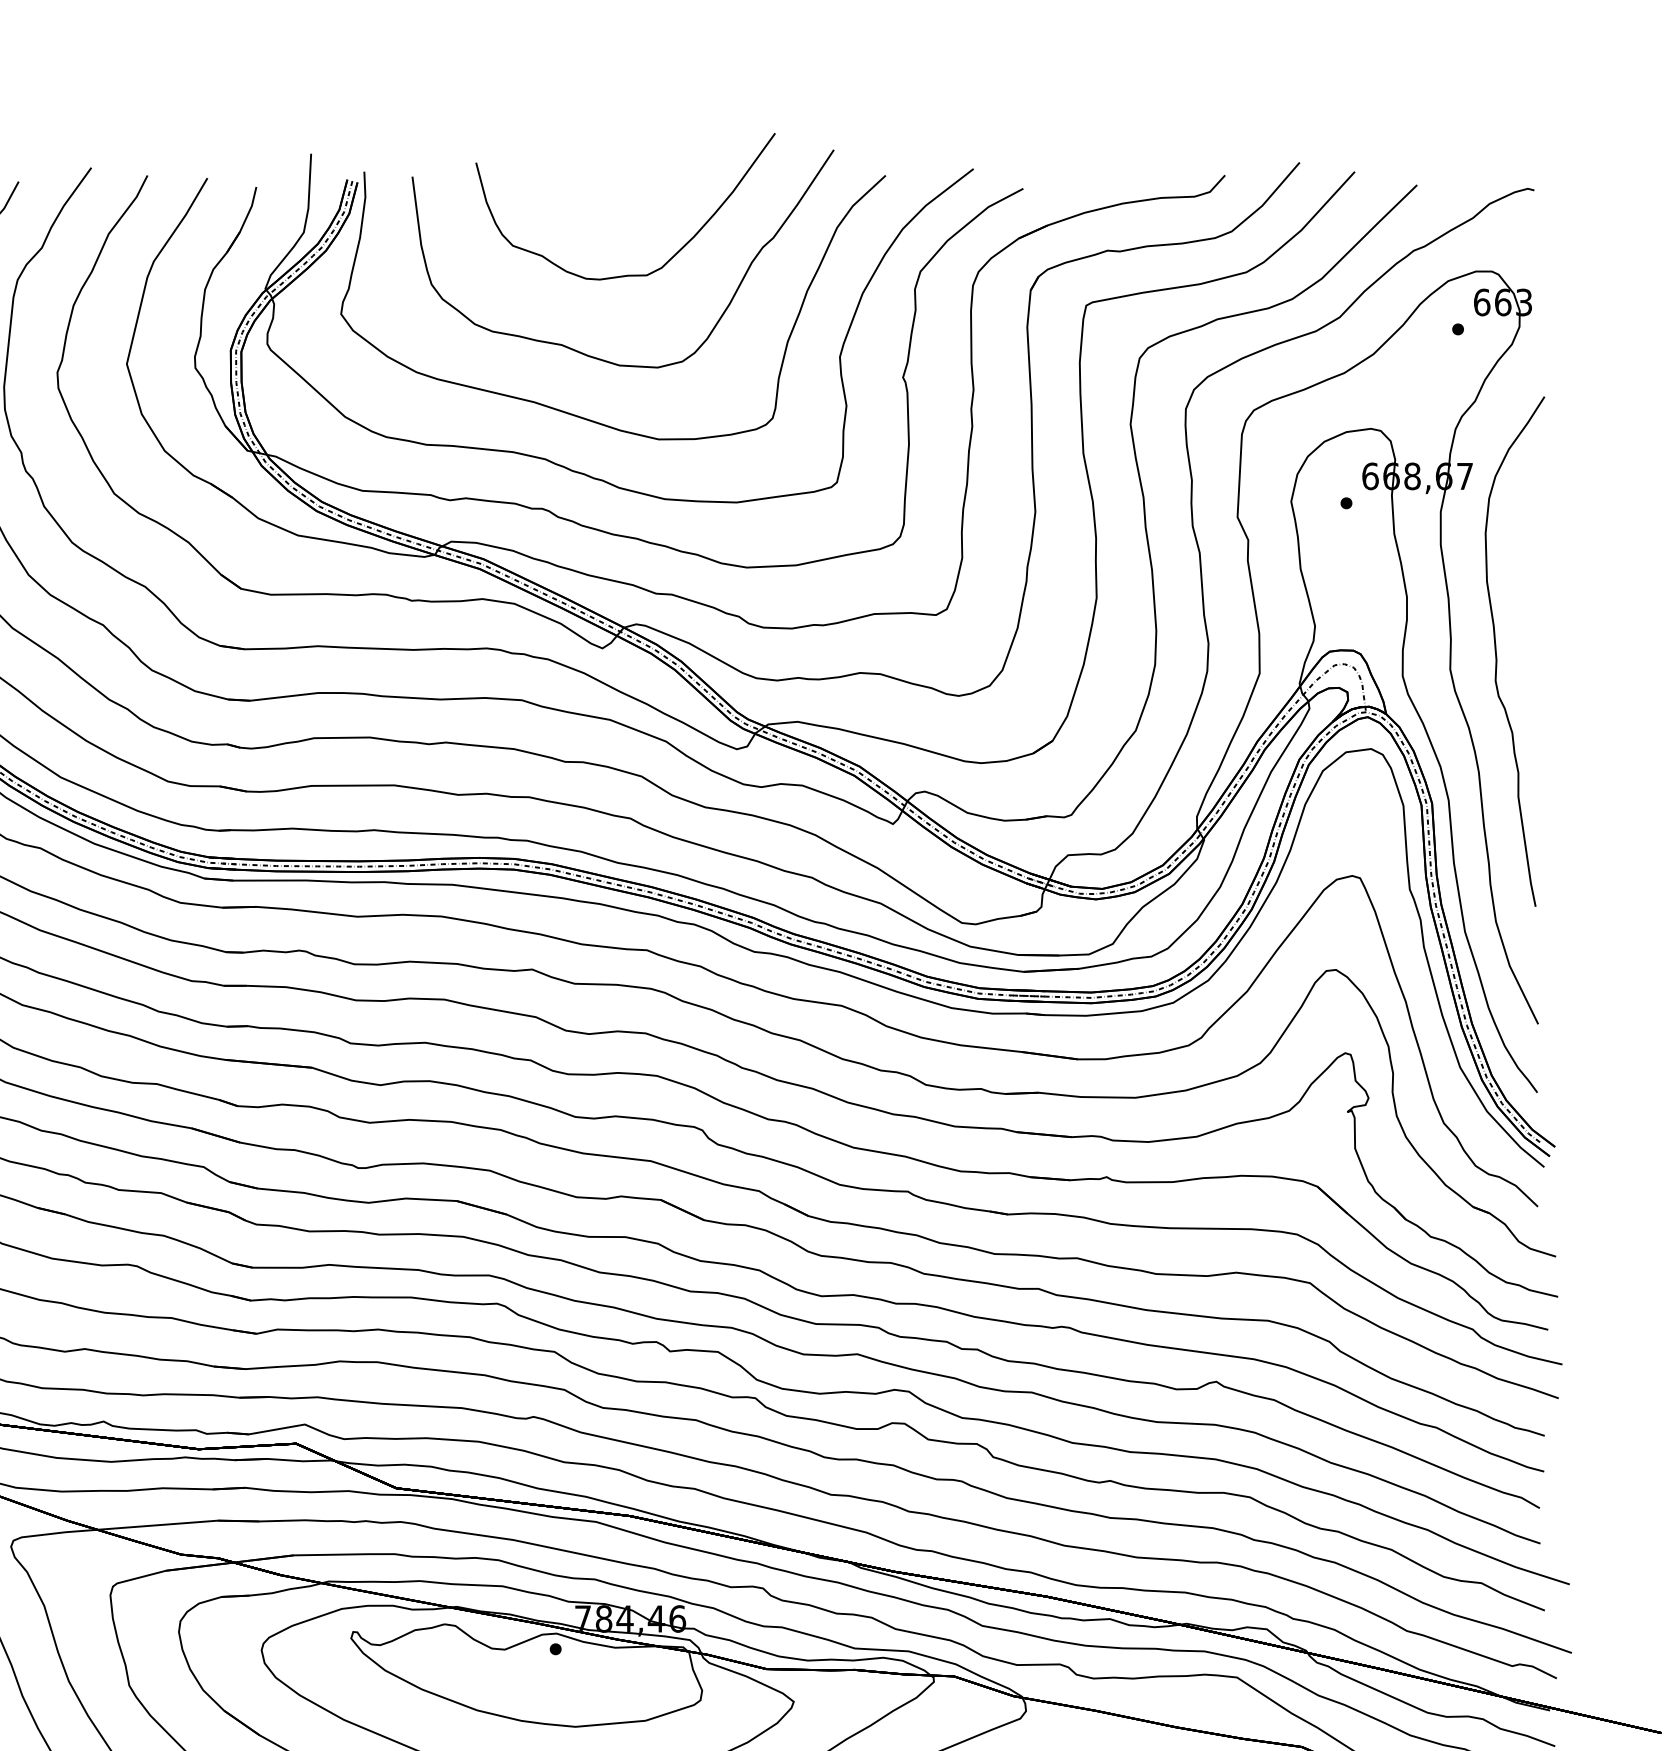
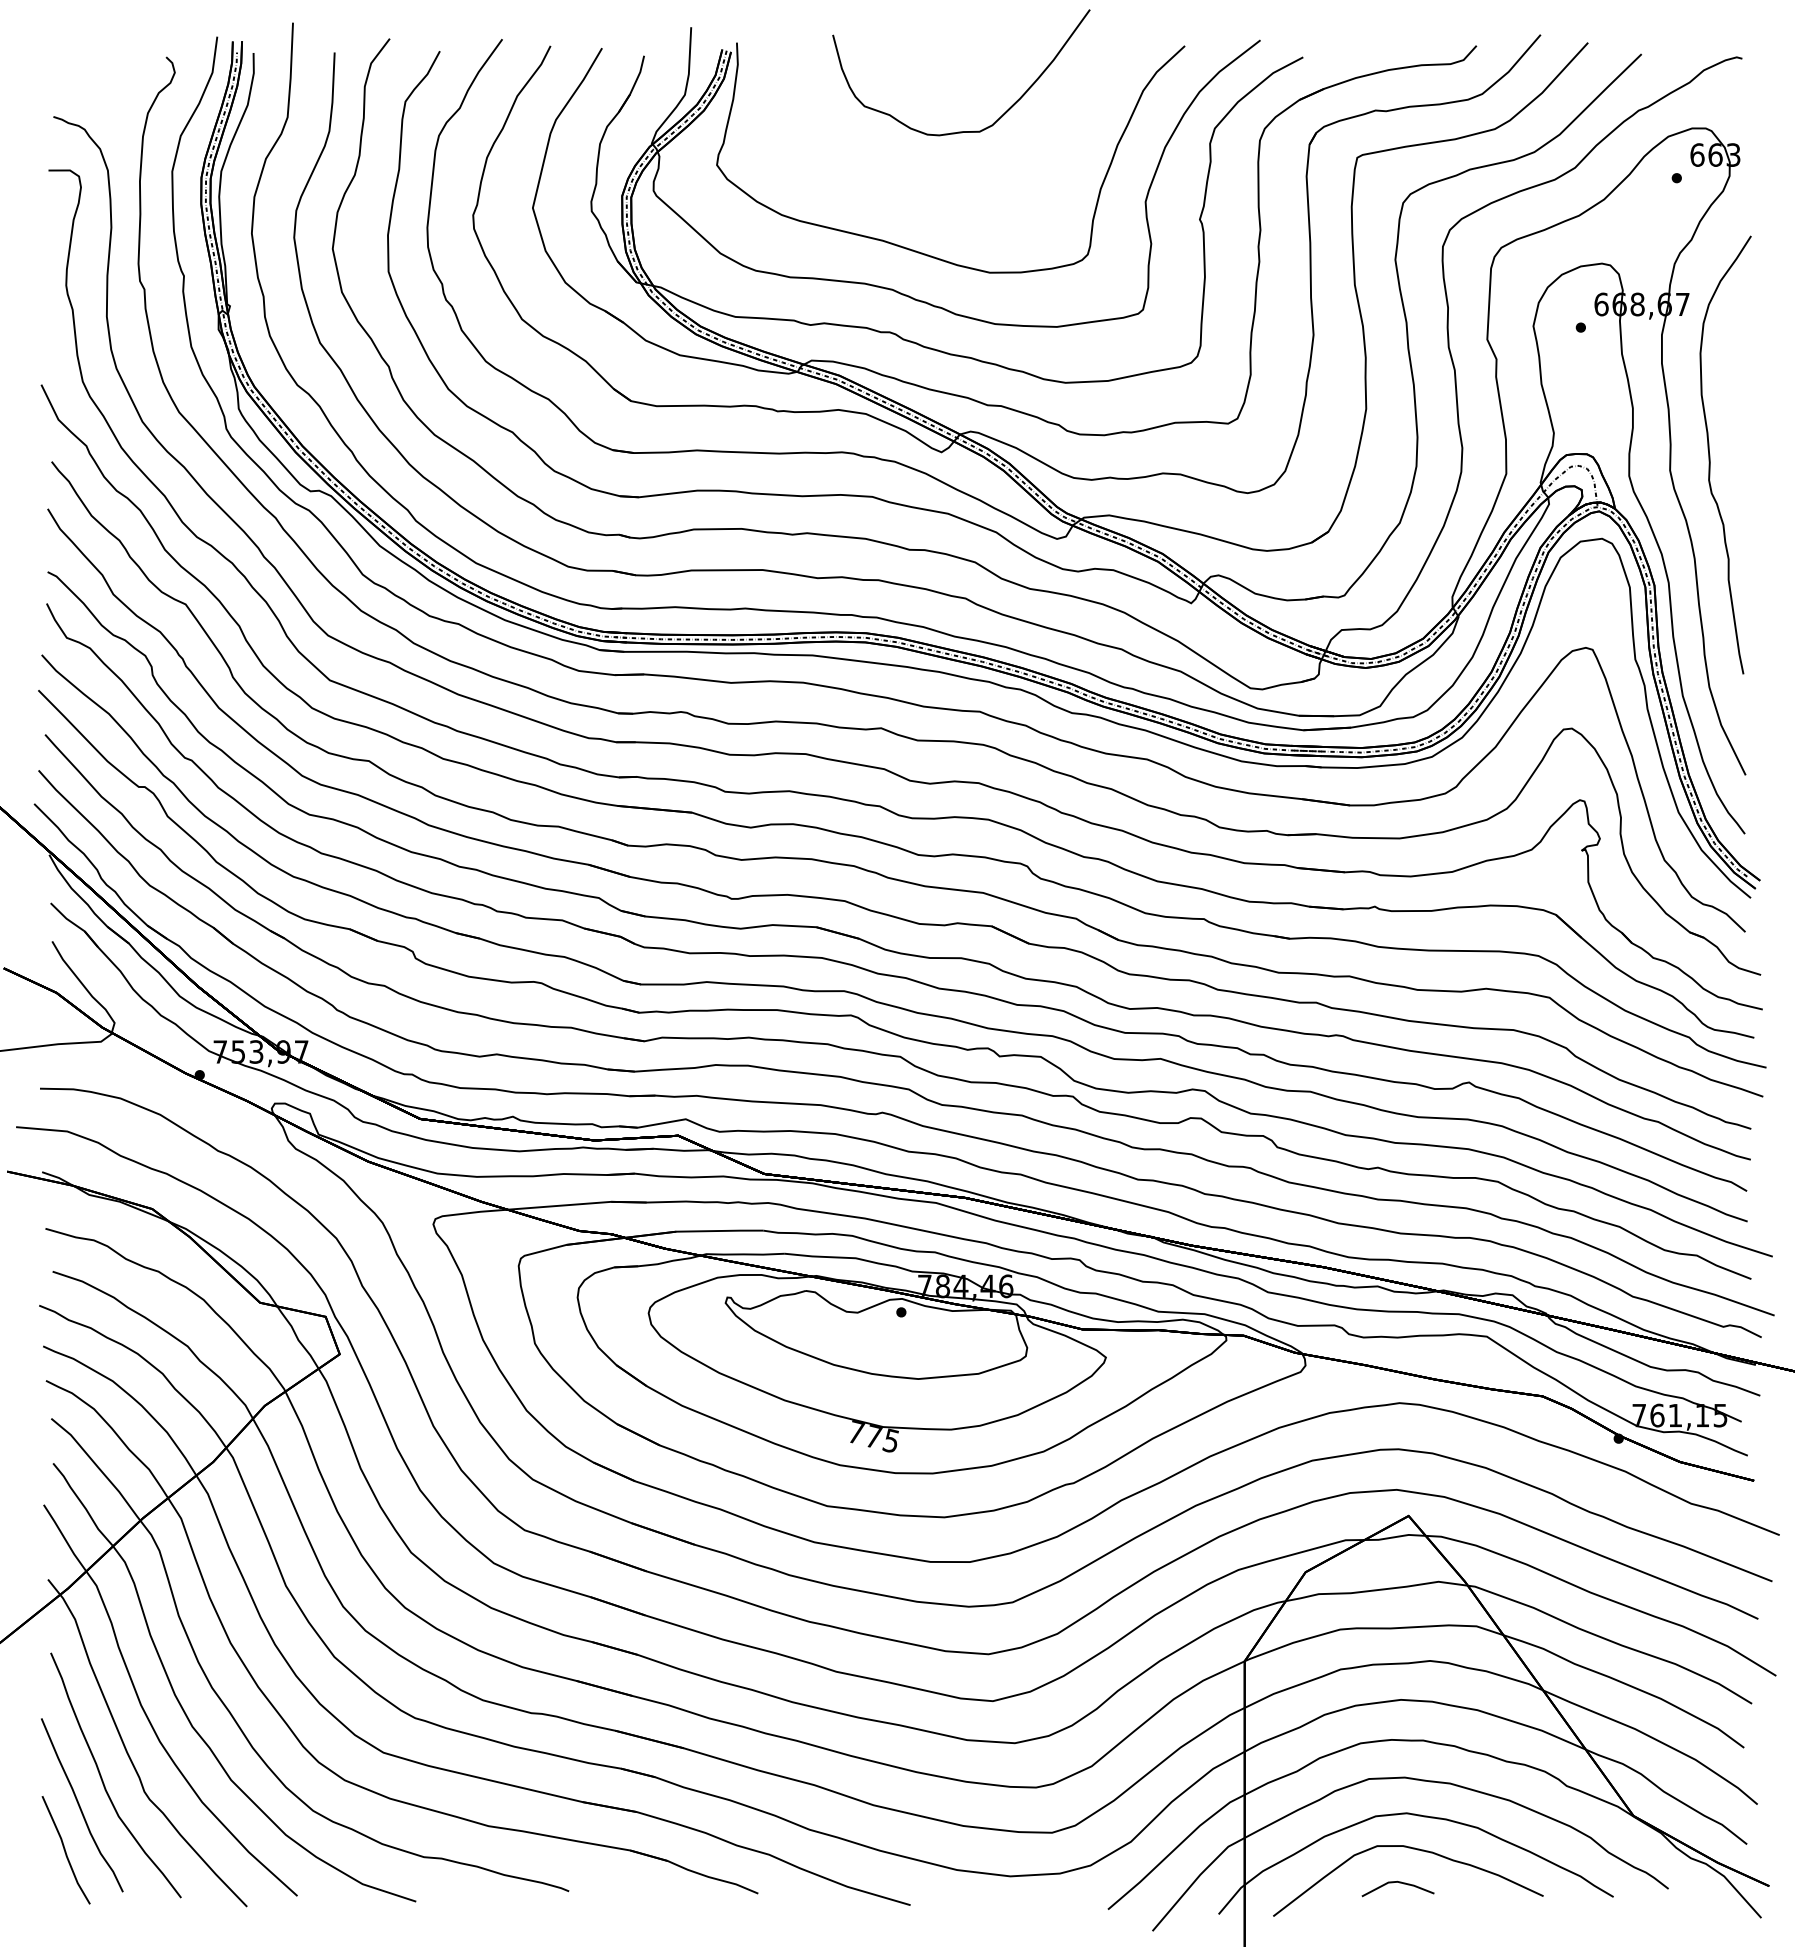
curve: (584, 353) -> (926, 198), removed

